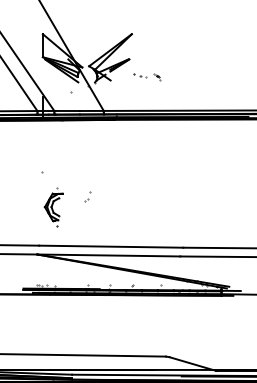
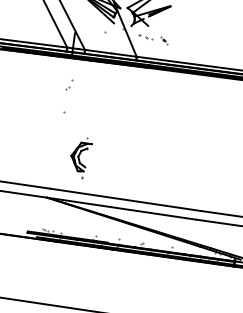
part: (147, 77) -> (153, 40), moved
part: (87, 196) -> (68, 84), moved
part: (53, 207) -> (80, 157), moved

